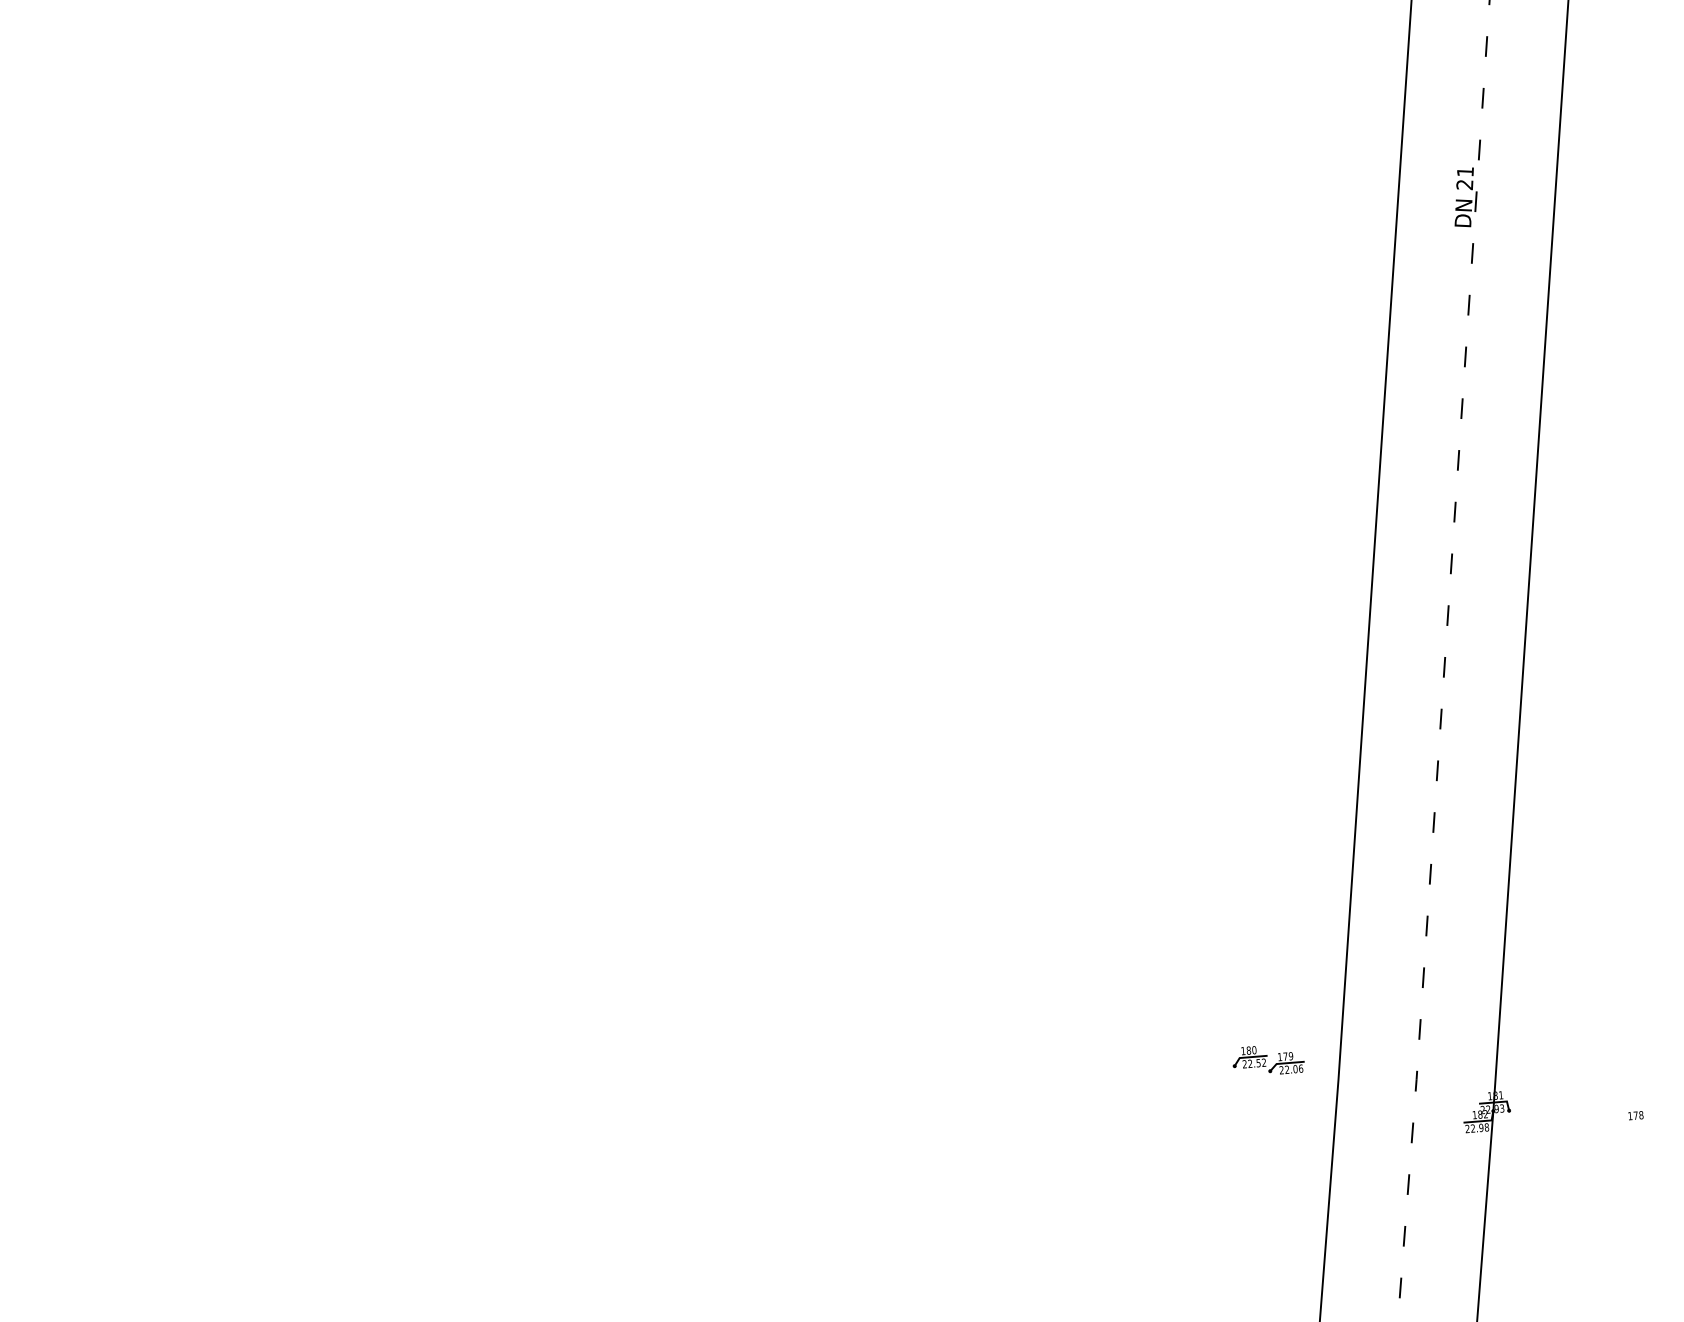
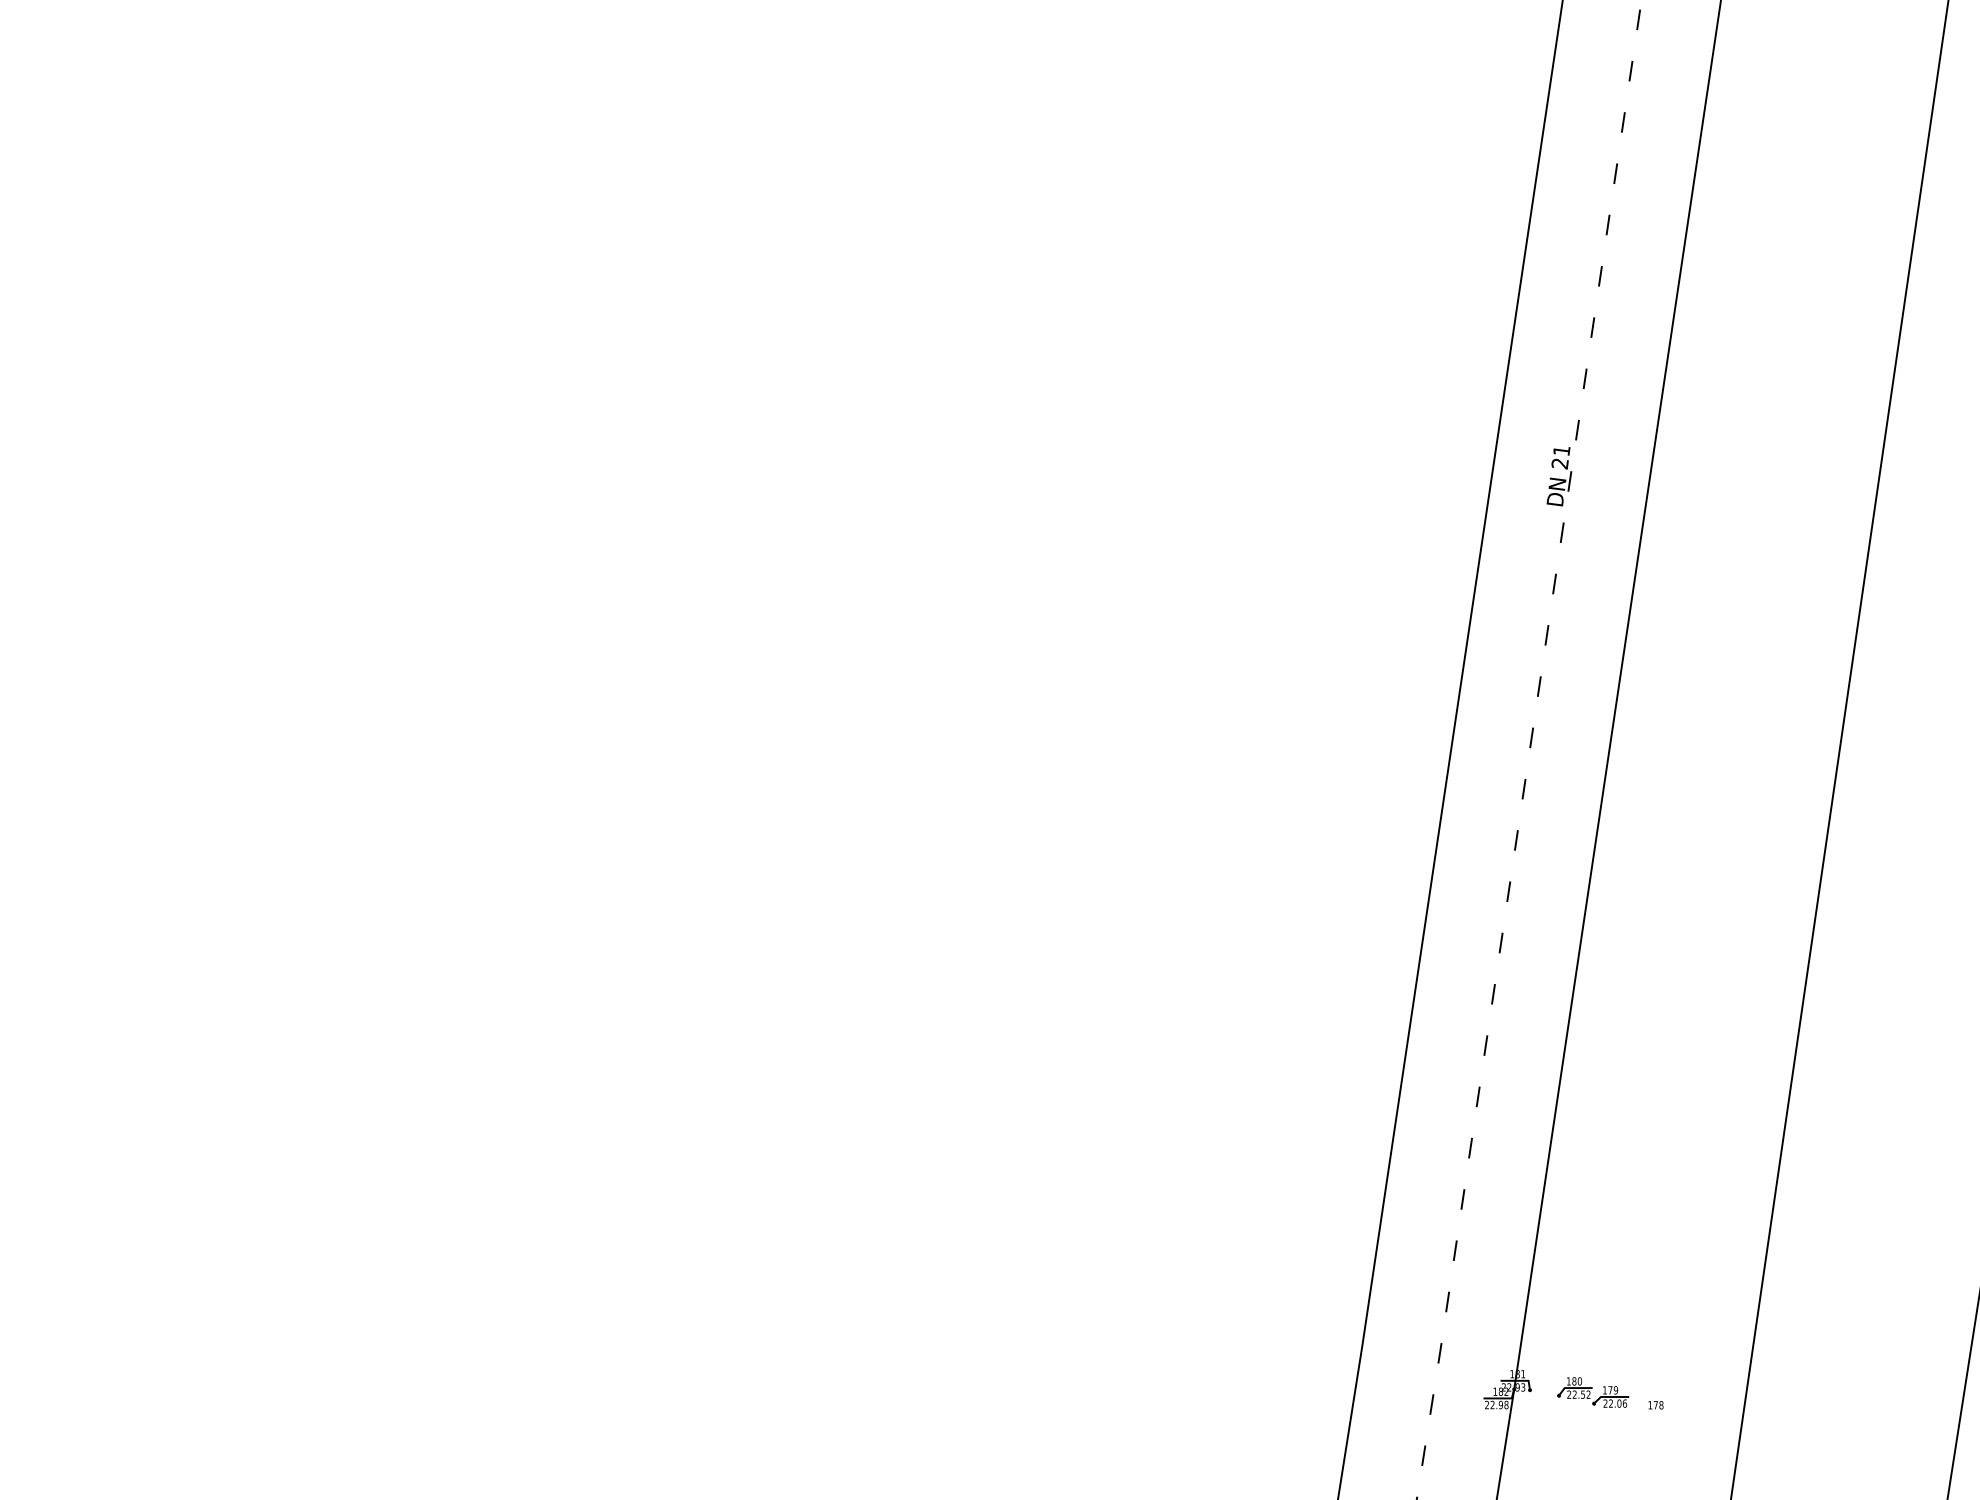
part: (1268, 1060) -> (1593, 1392), moved

